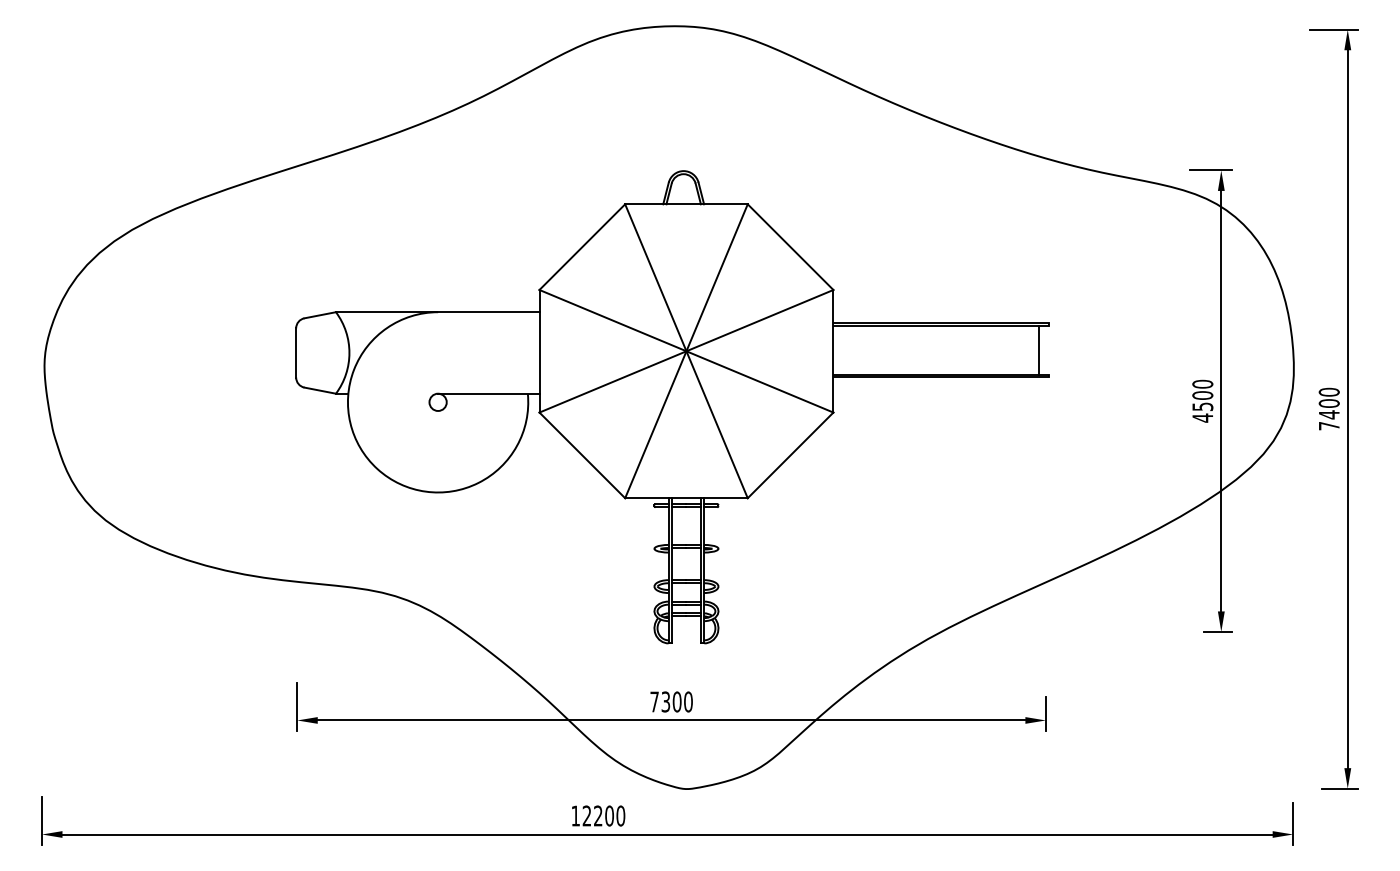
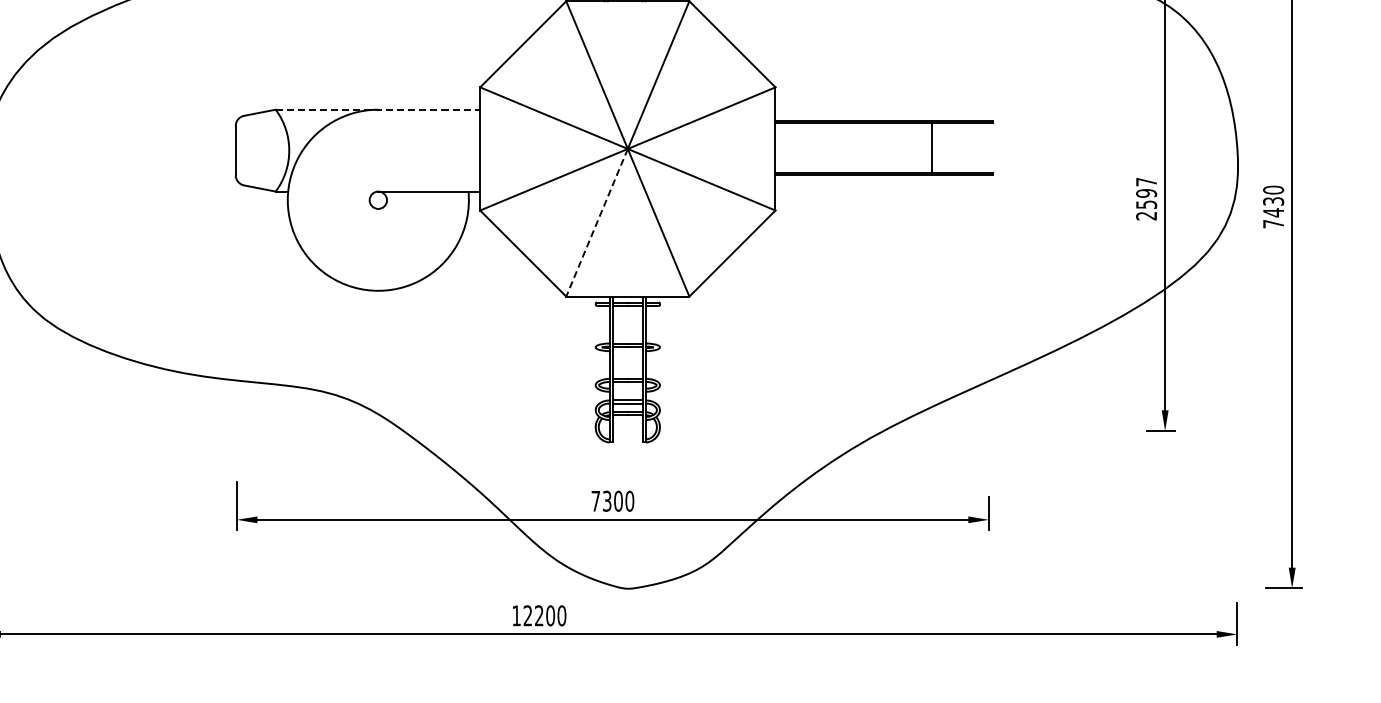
line: (437, 312) -> (377, 109), solid -> dashed
line: (1038, 350) -> (931, 148), moved
text: (1202, 400) -> (1146, 198), 4500 -> 2597
text: (1328, 403) -> (1272, 201), 7400 -> 7430
line: (655, 424) -> (596, 222), solid -> dashed

